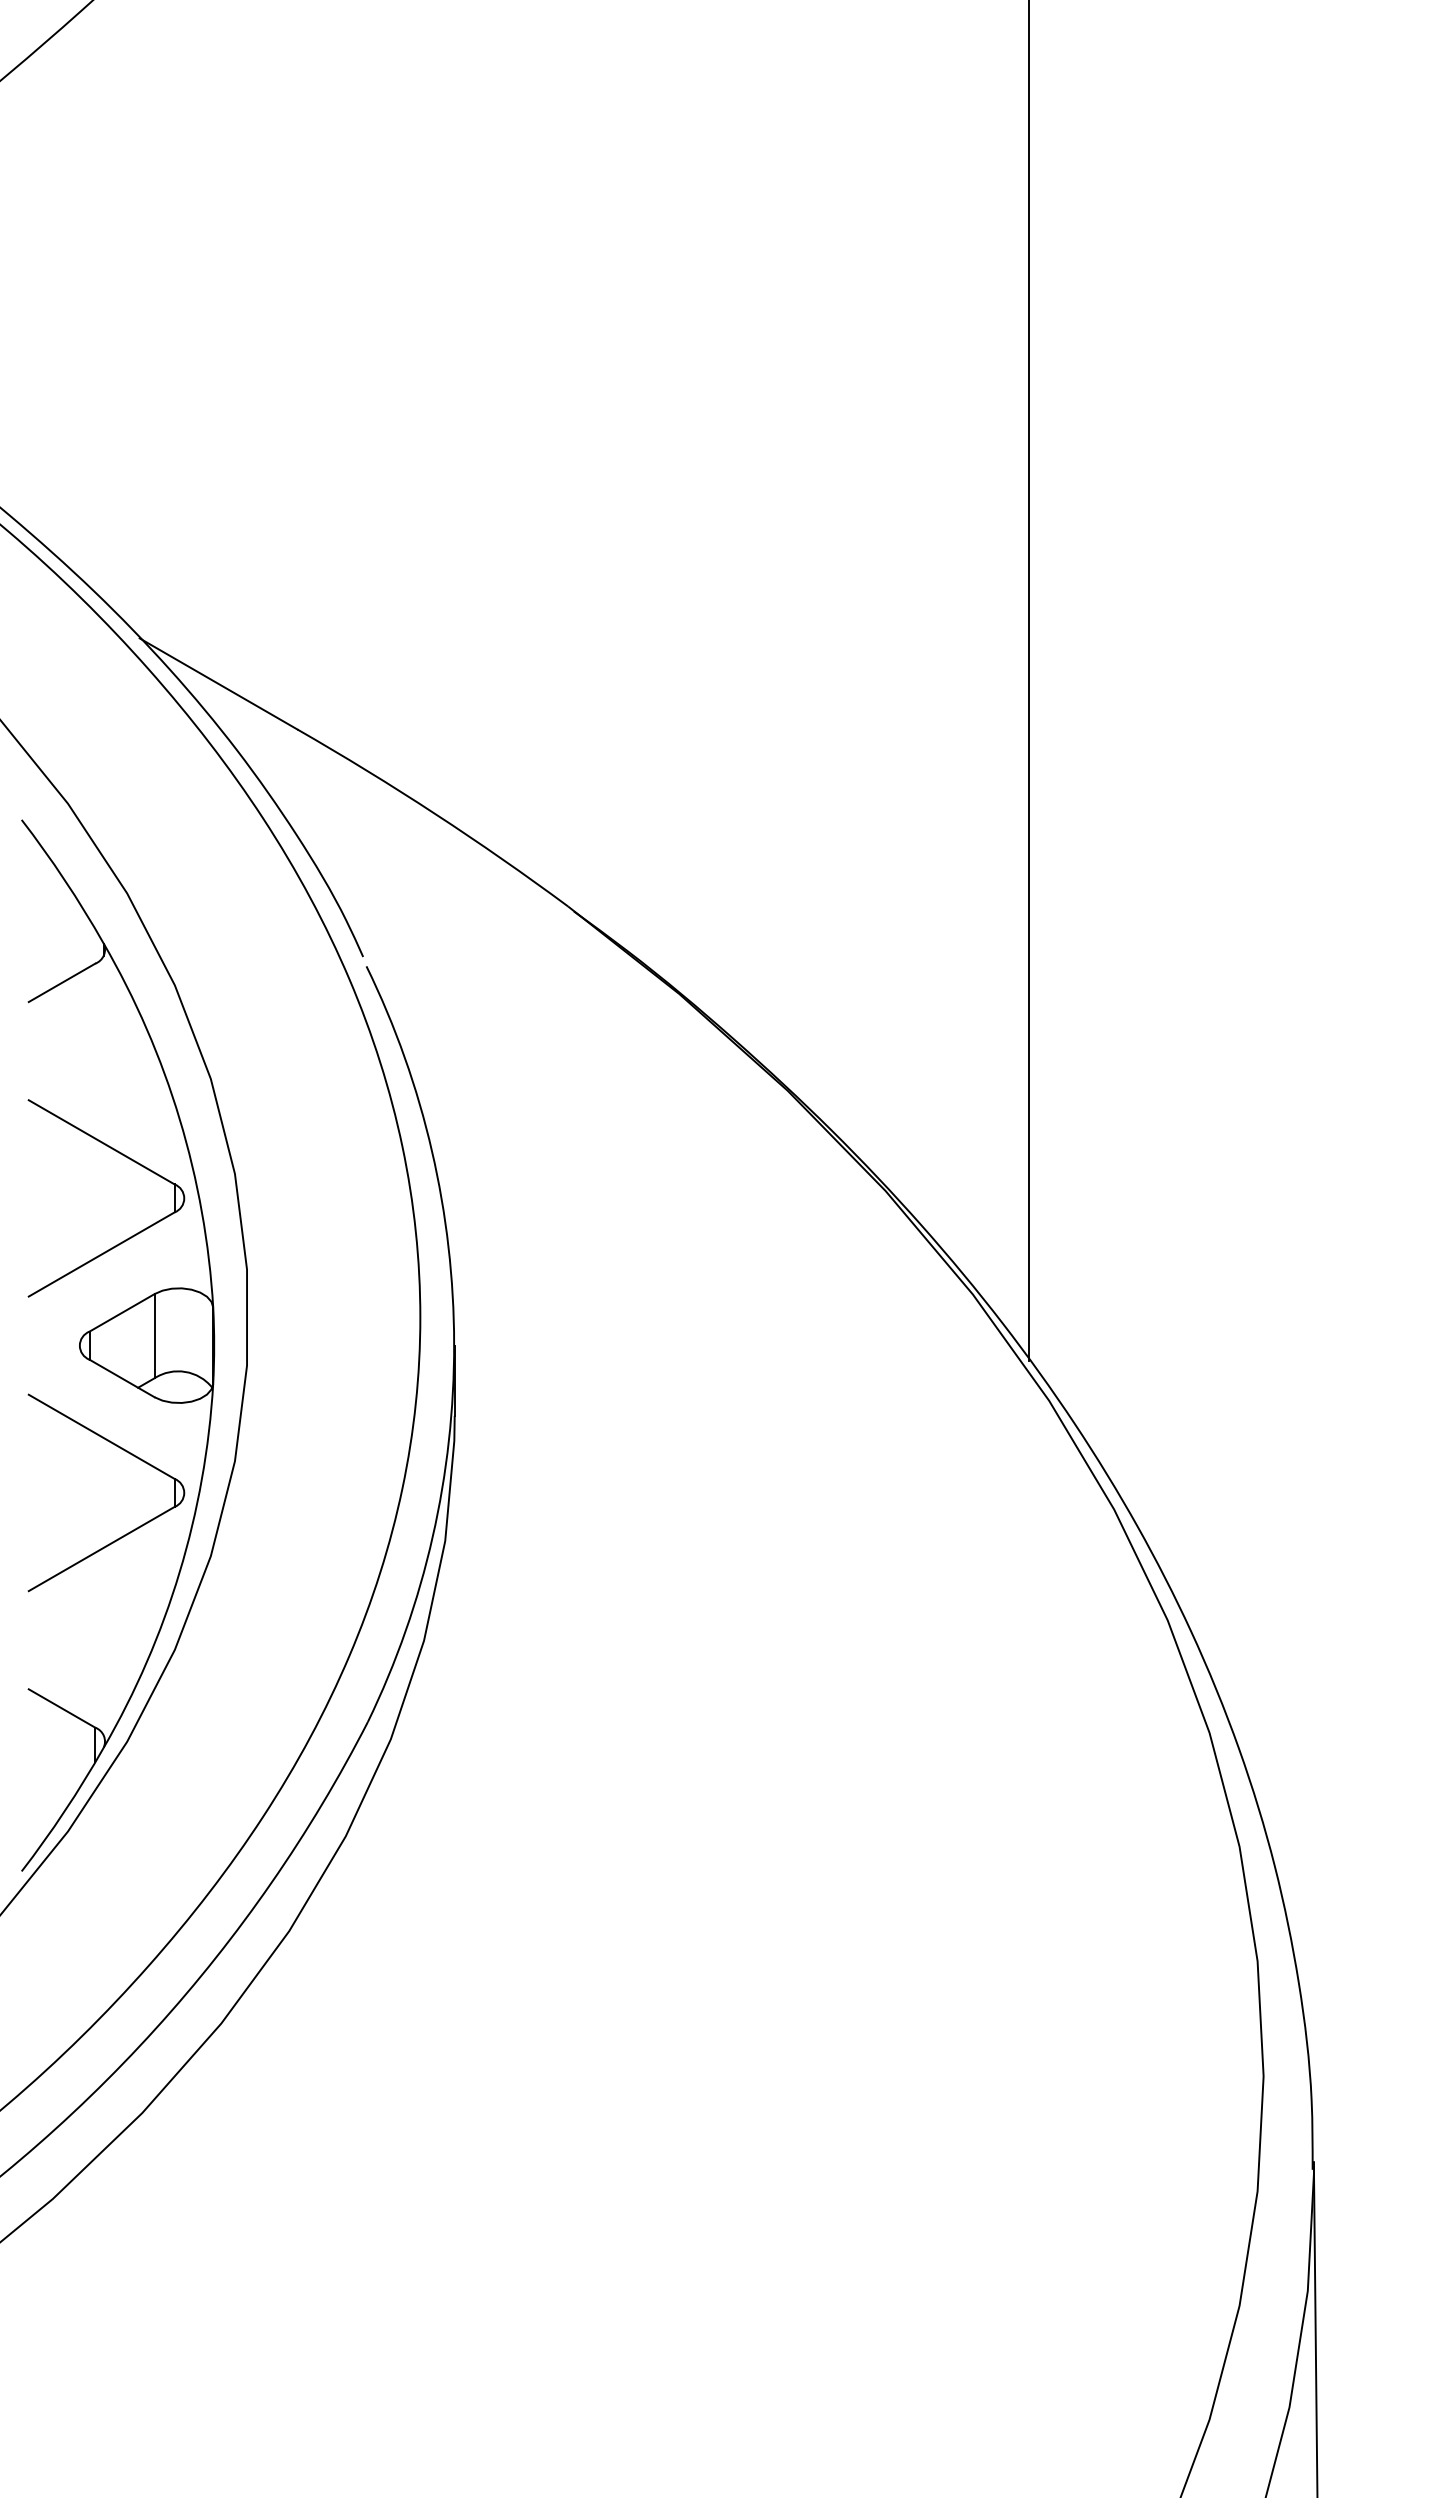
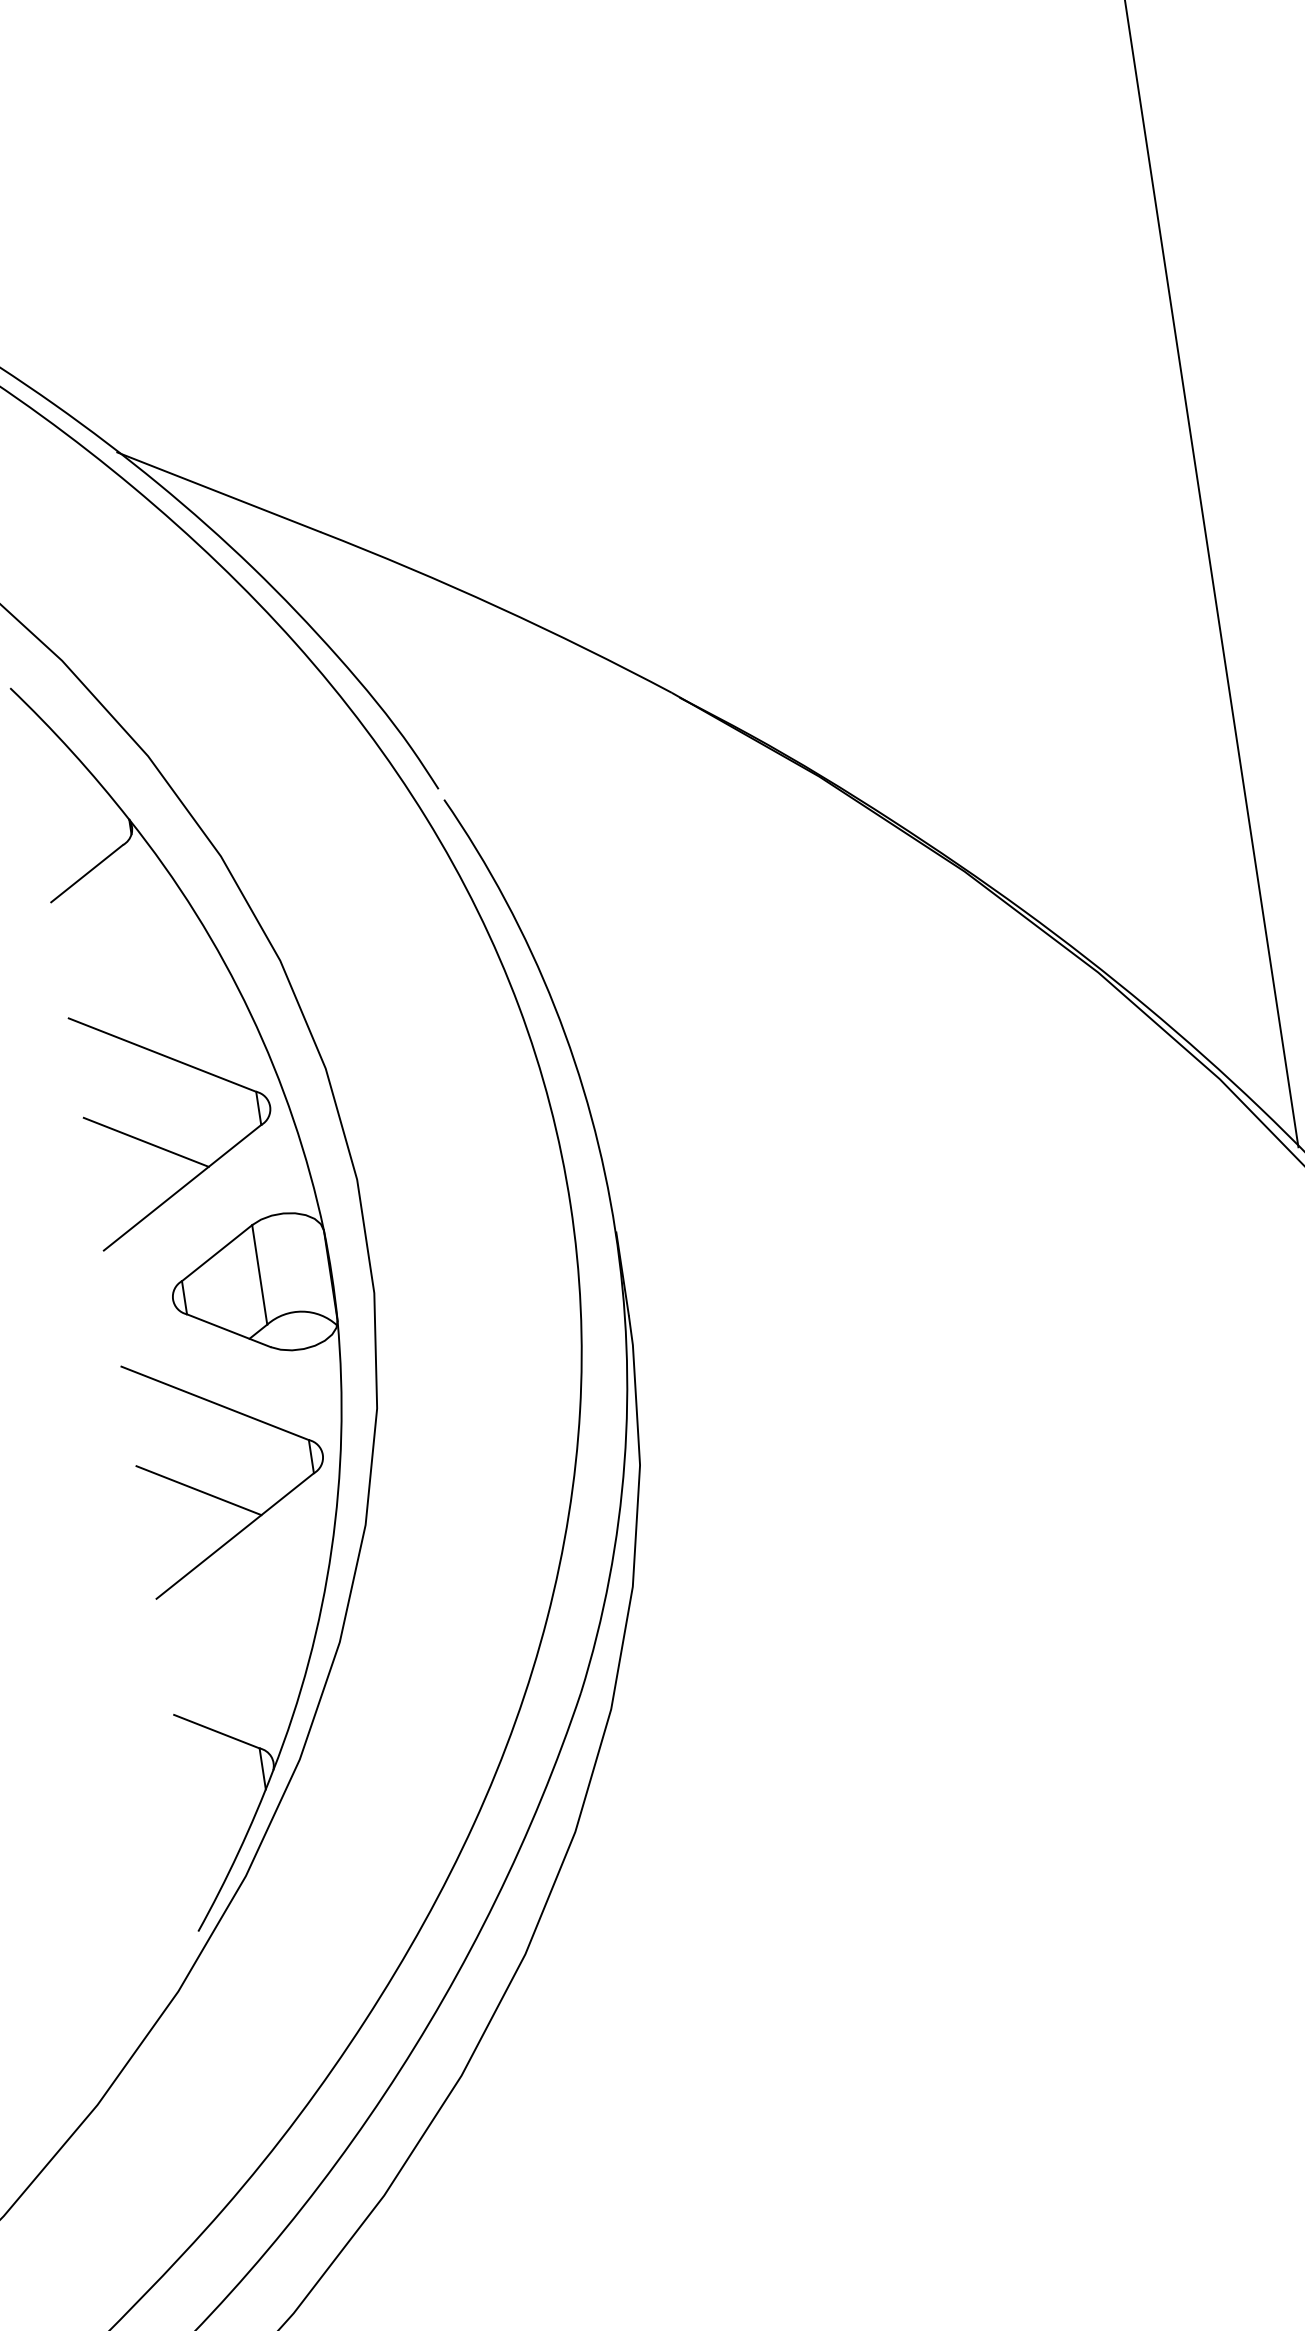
line: (76, 1212) -> (145, 1142), added
line: (76, 1506) -> (197, 1490), added

